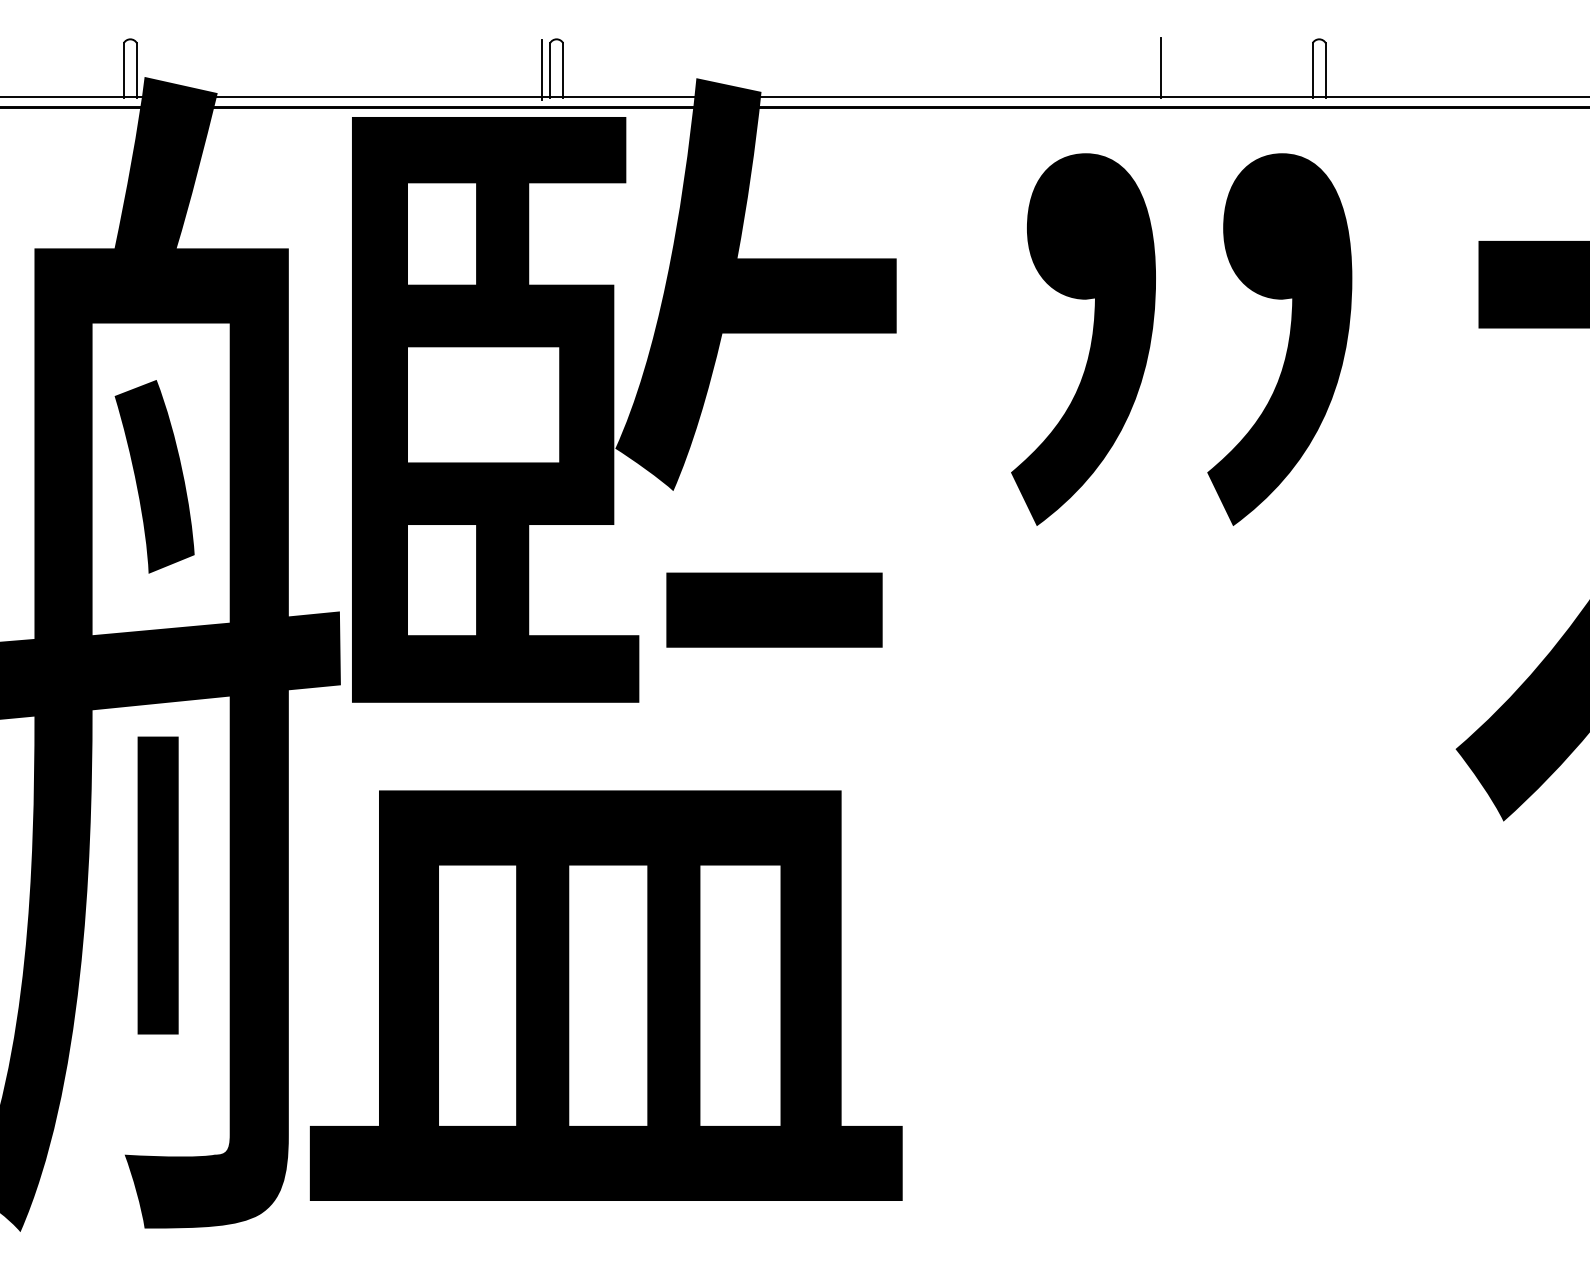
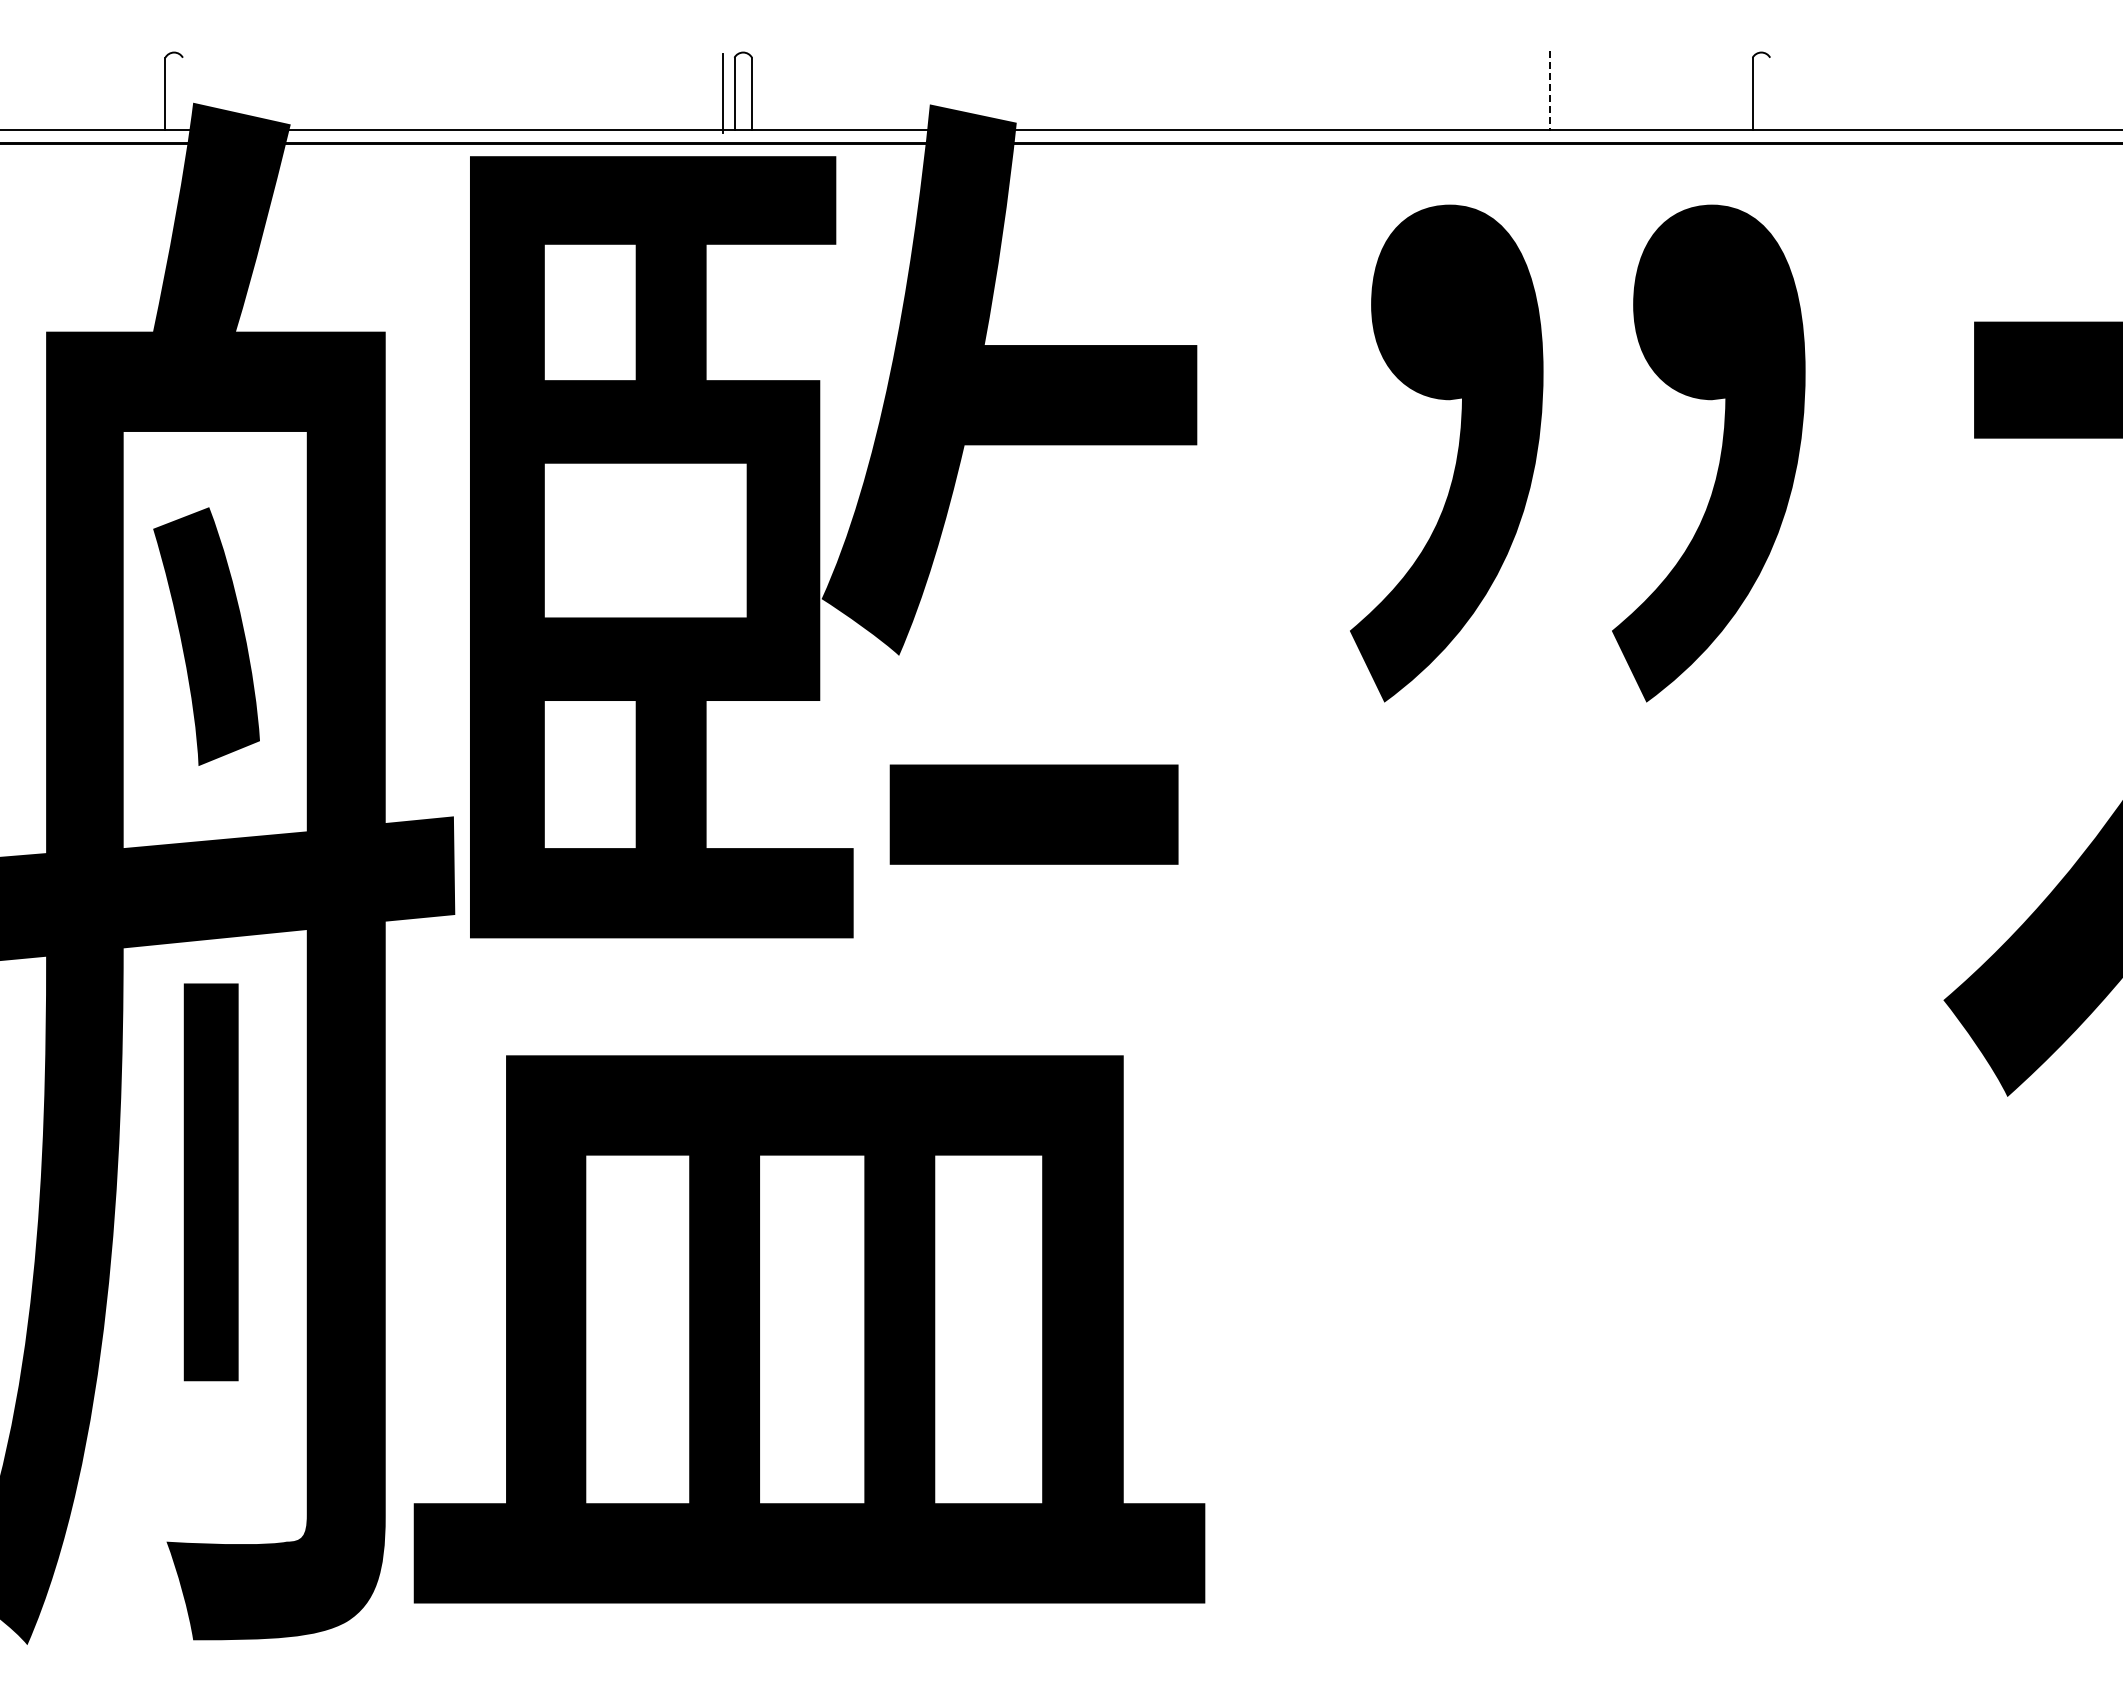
line: (1160, 68) -> (1549, 91), solid -> dashed
line: (136, 70) -> (182, 93), removed
line: (1326, 70) -> (1770, 93), removed

